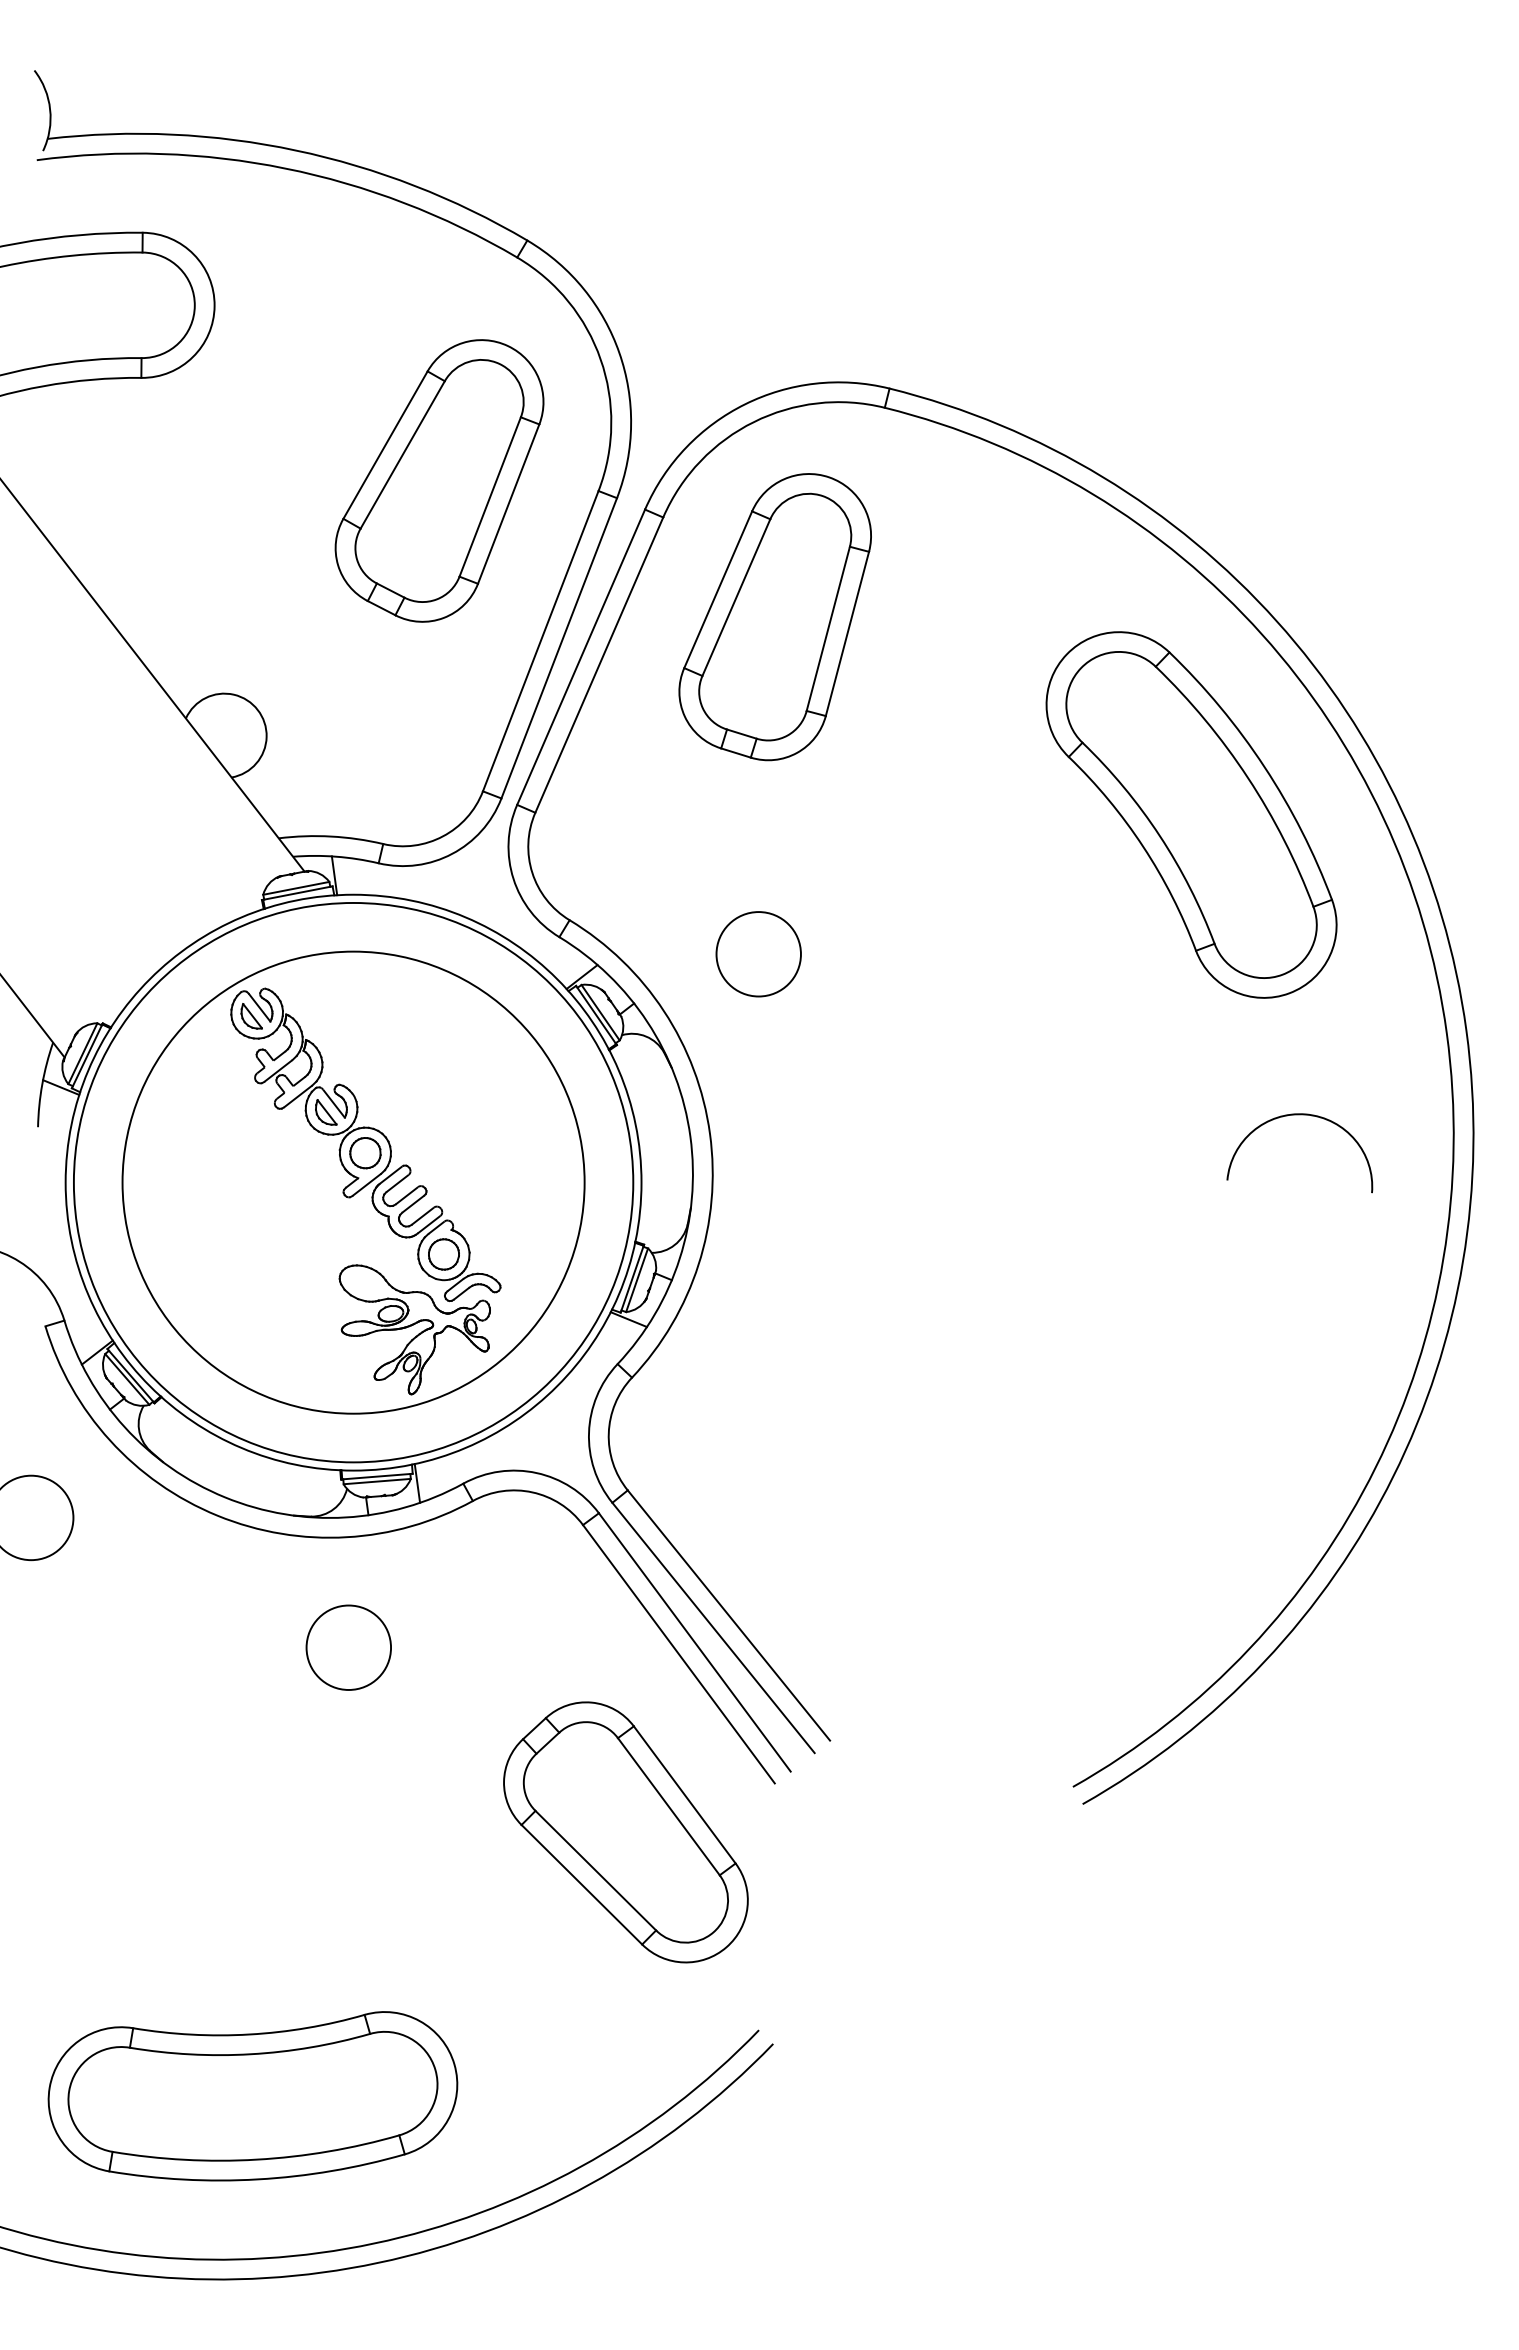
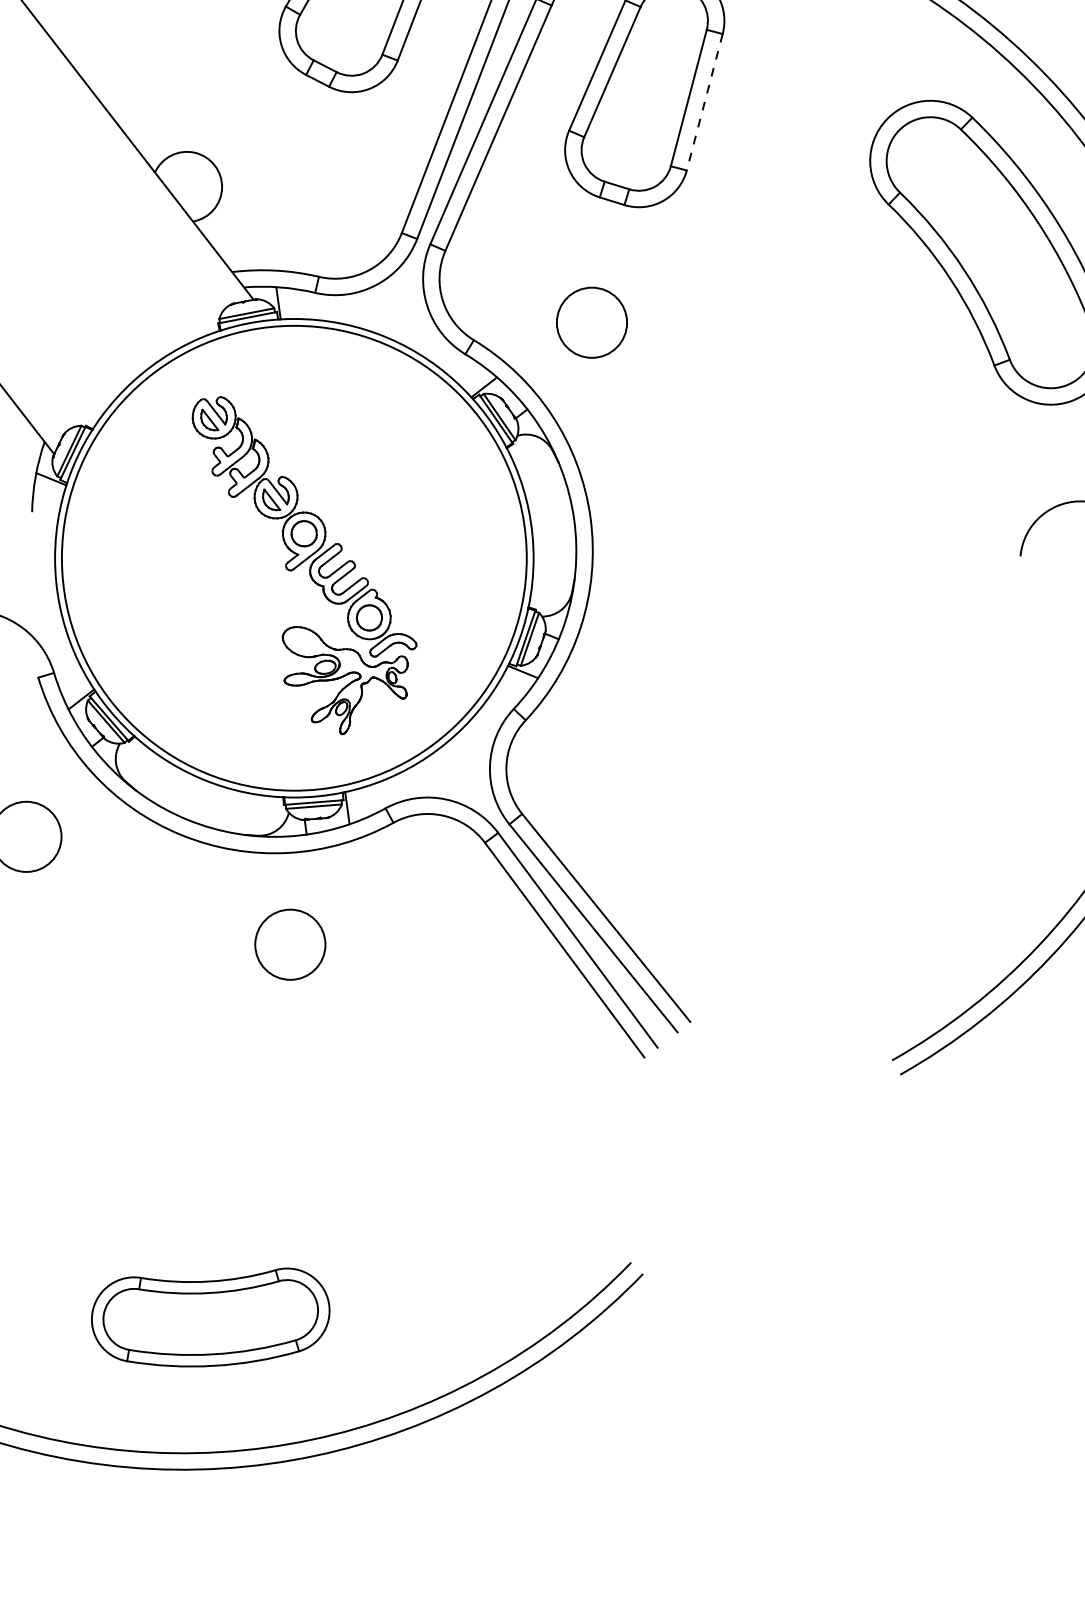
line: (847, 633) -> (704, 101), solid -> dashed
circle: (758, 954) -> (591, 322), moved
circle: (353, 1182) -> (294, 558), removed
part: (625, 1832) -> (520, 1098), removed
part: (252, 2096) -> (210, 1317), size x0.7

